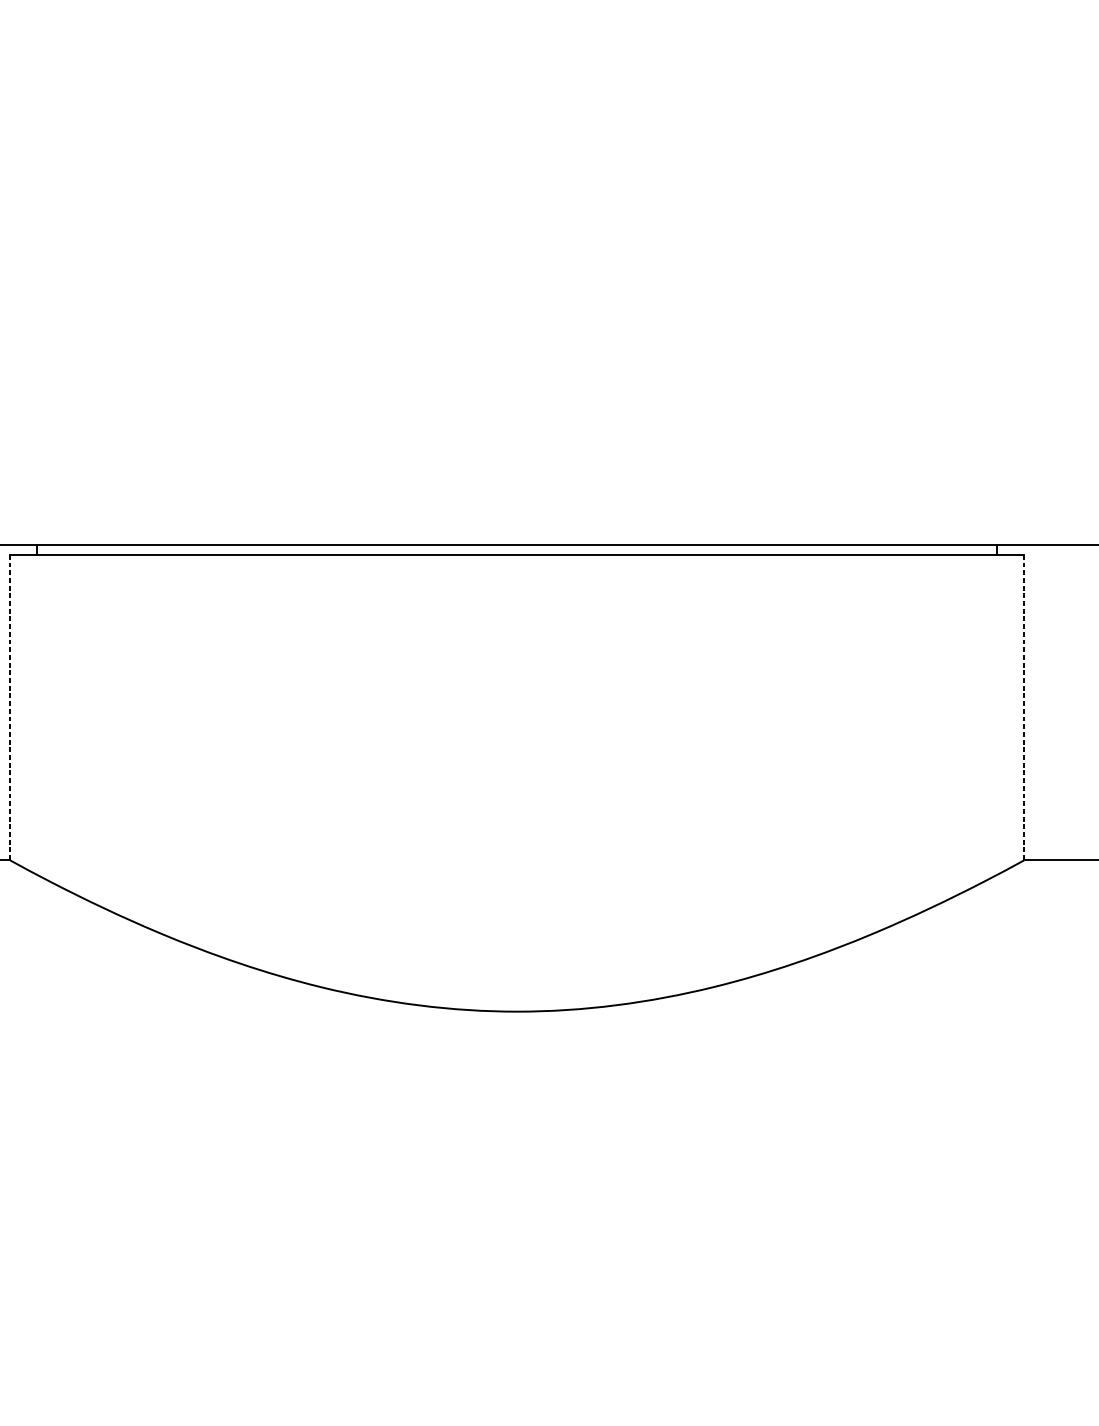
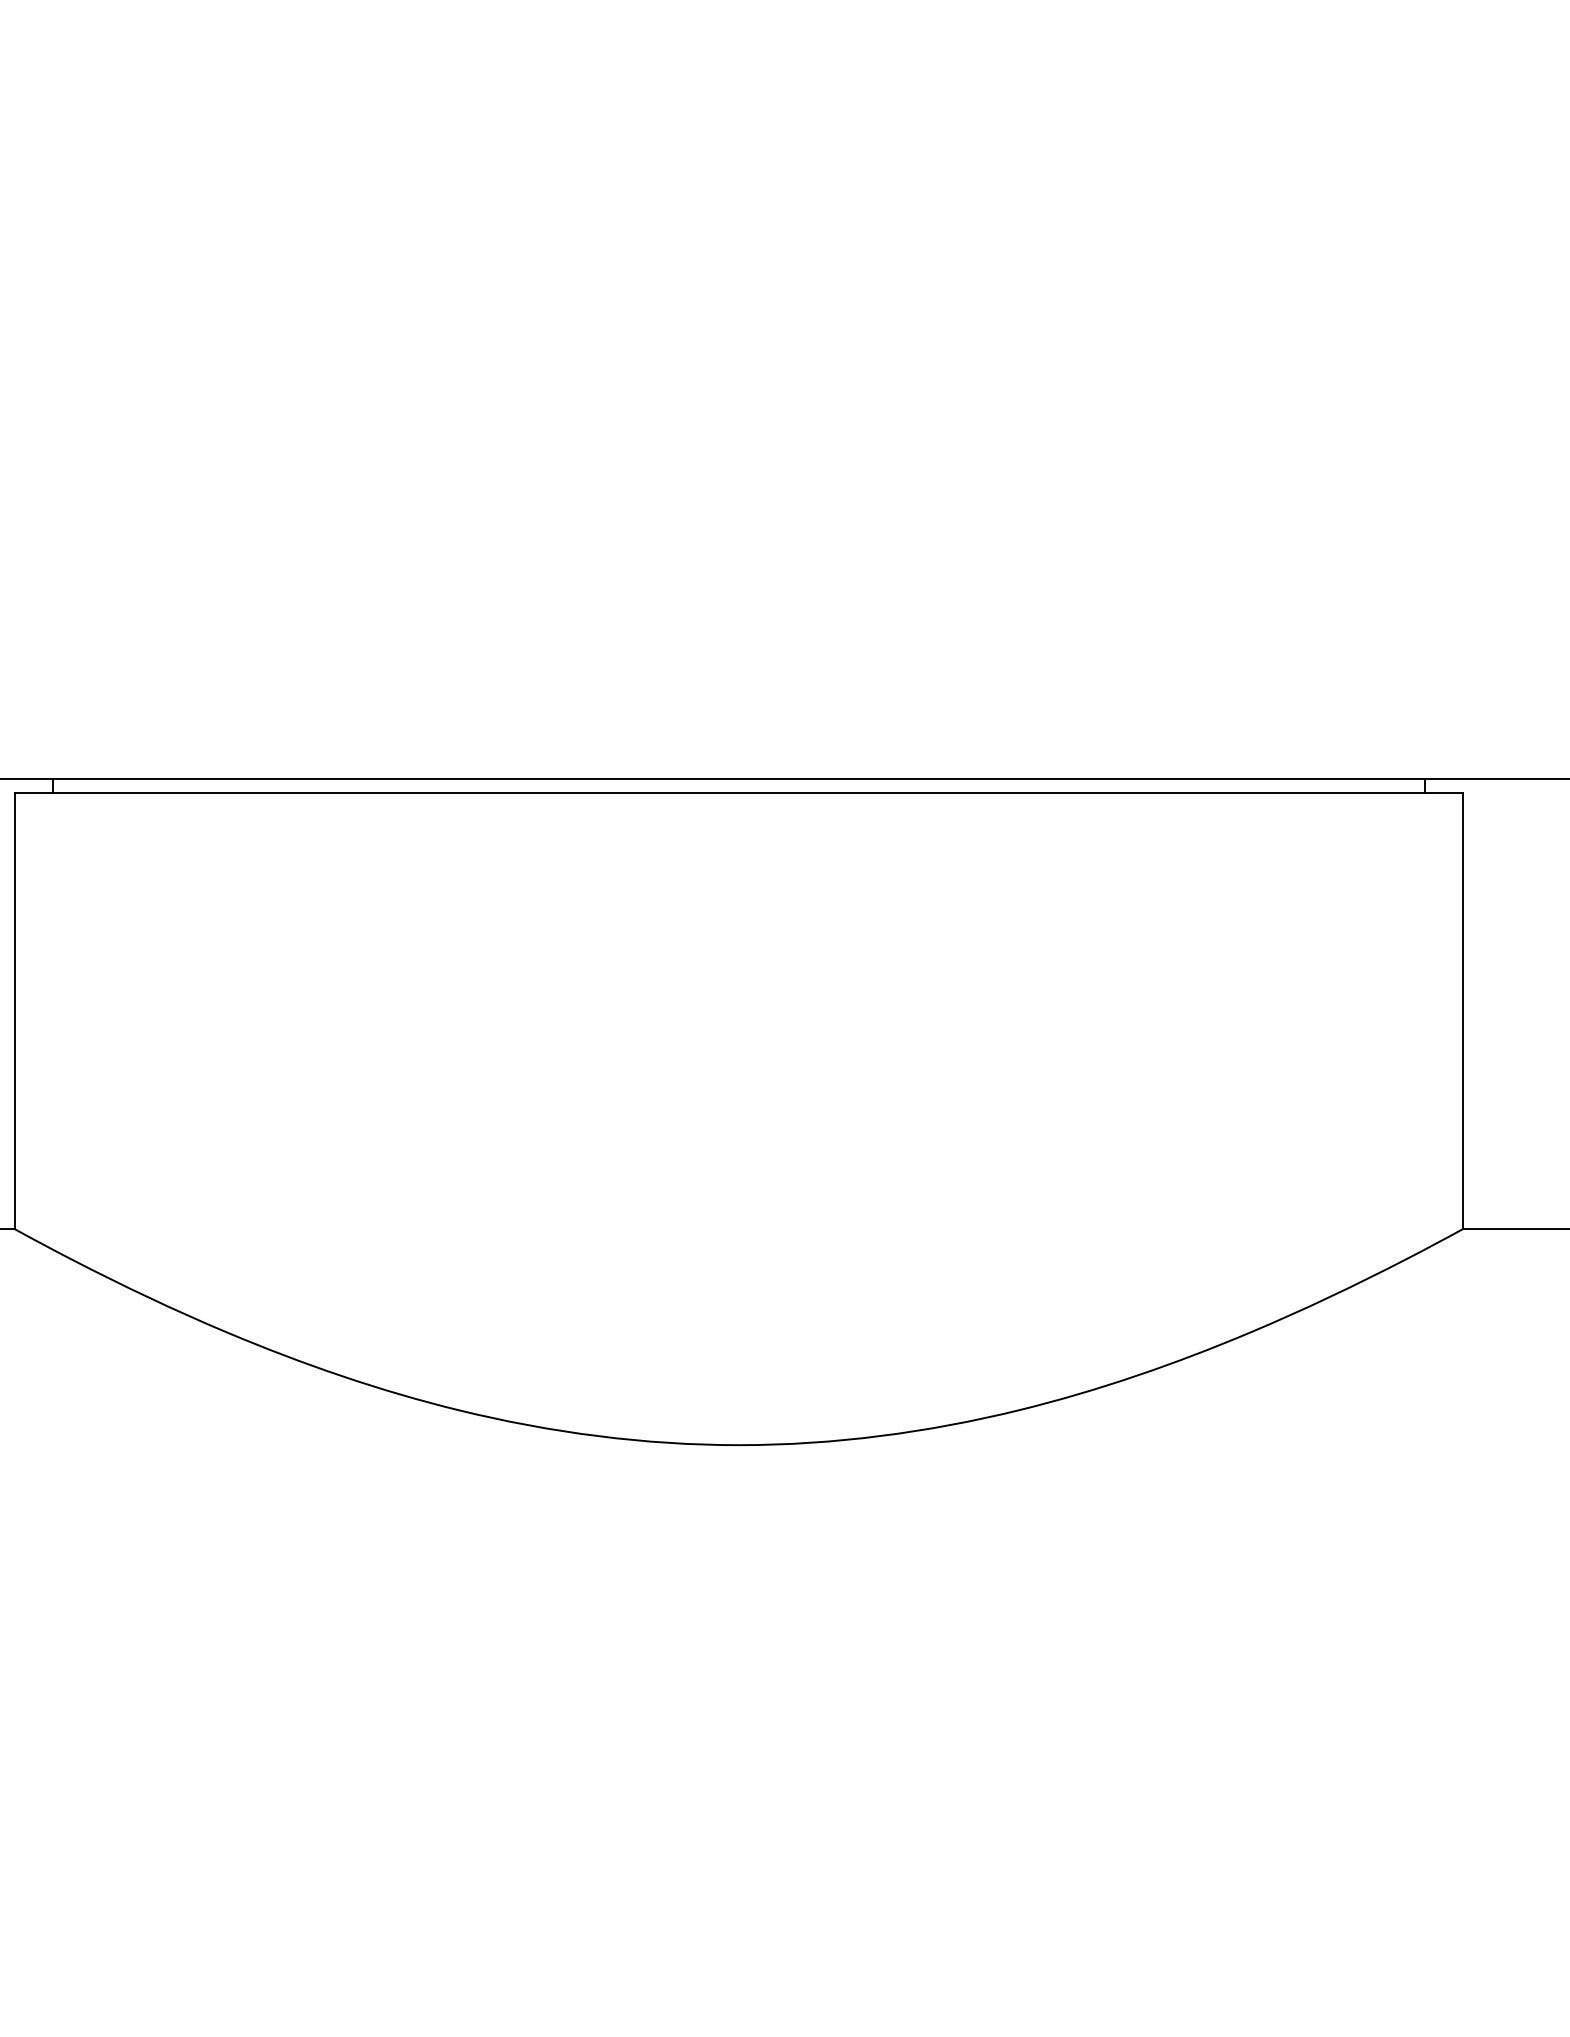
line: (10, 708) -> (14, 1011), dashed -> solid
line: (1024, 708) -> (1463, 1011), dashed -> solid

